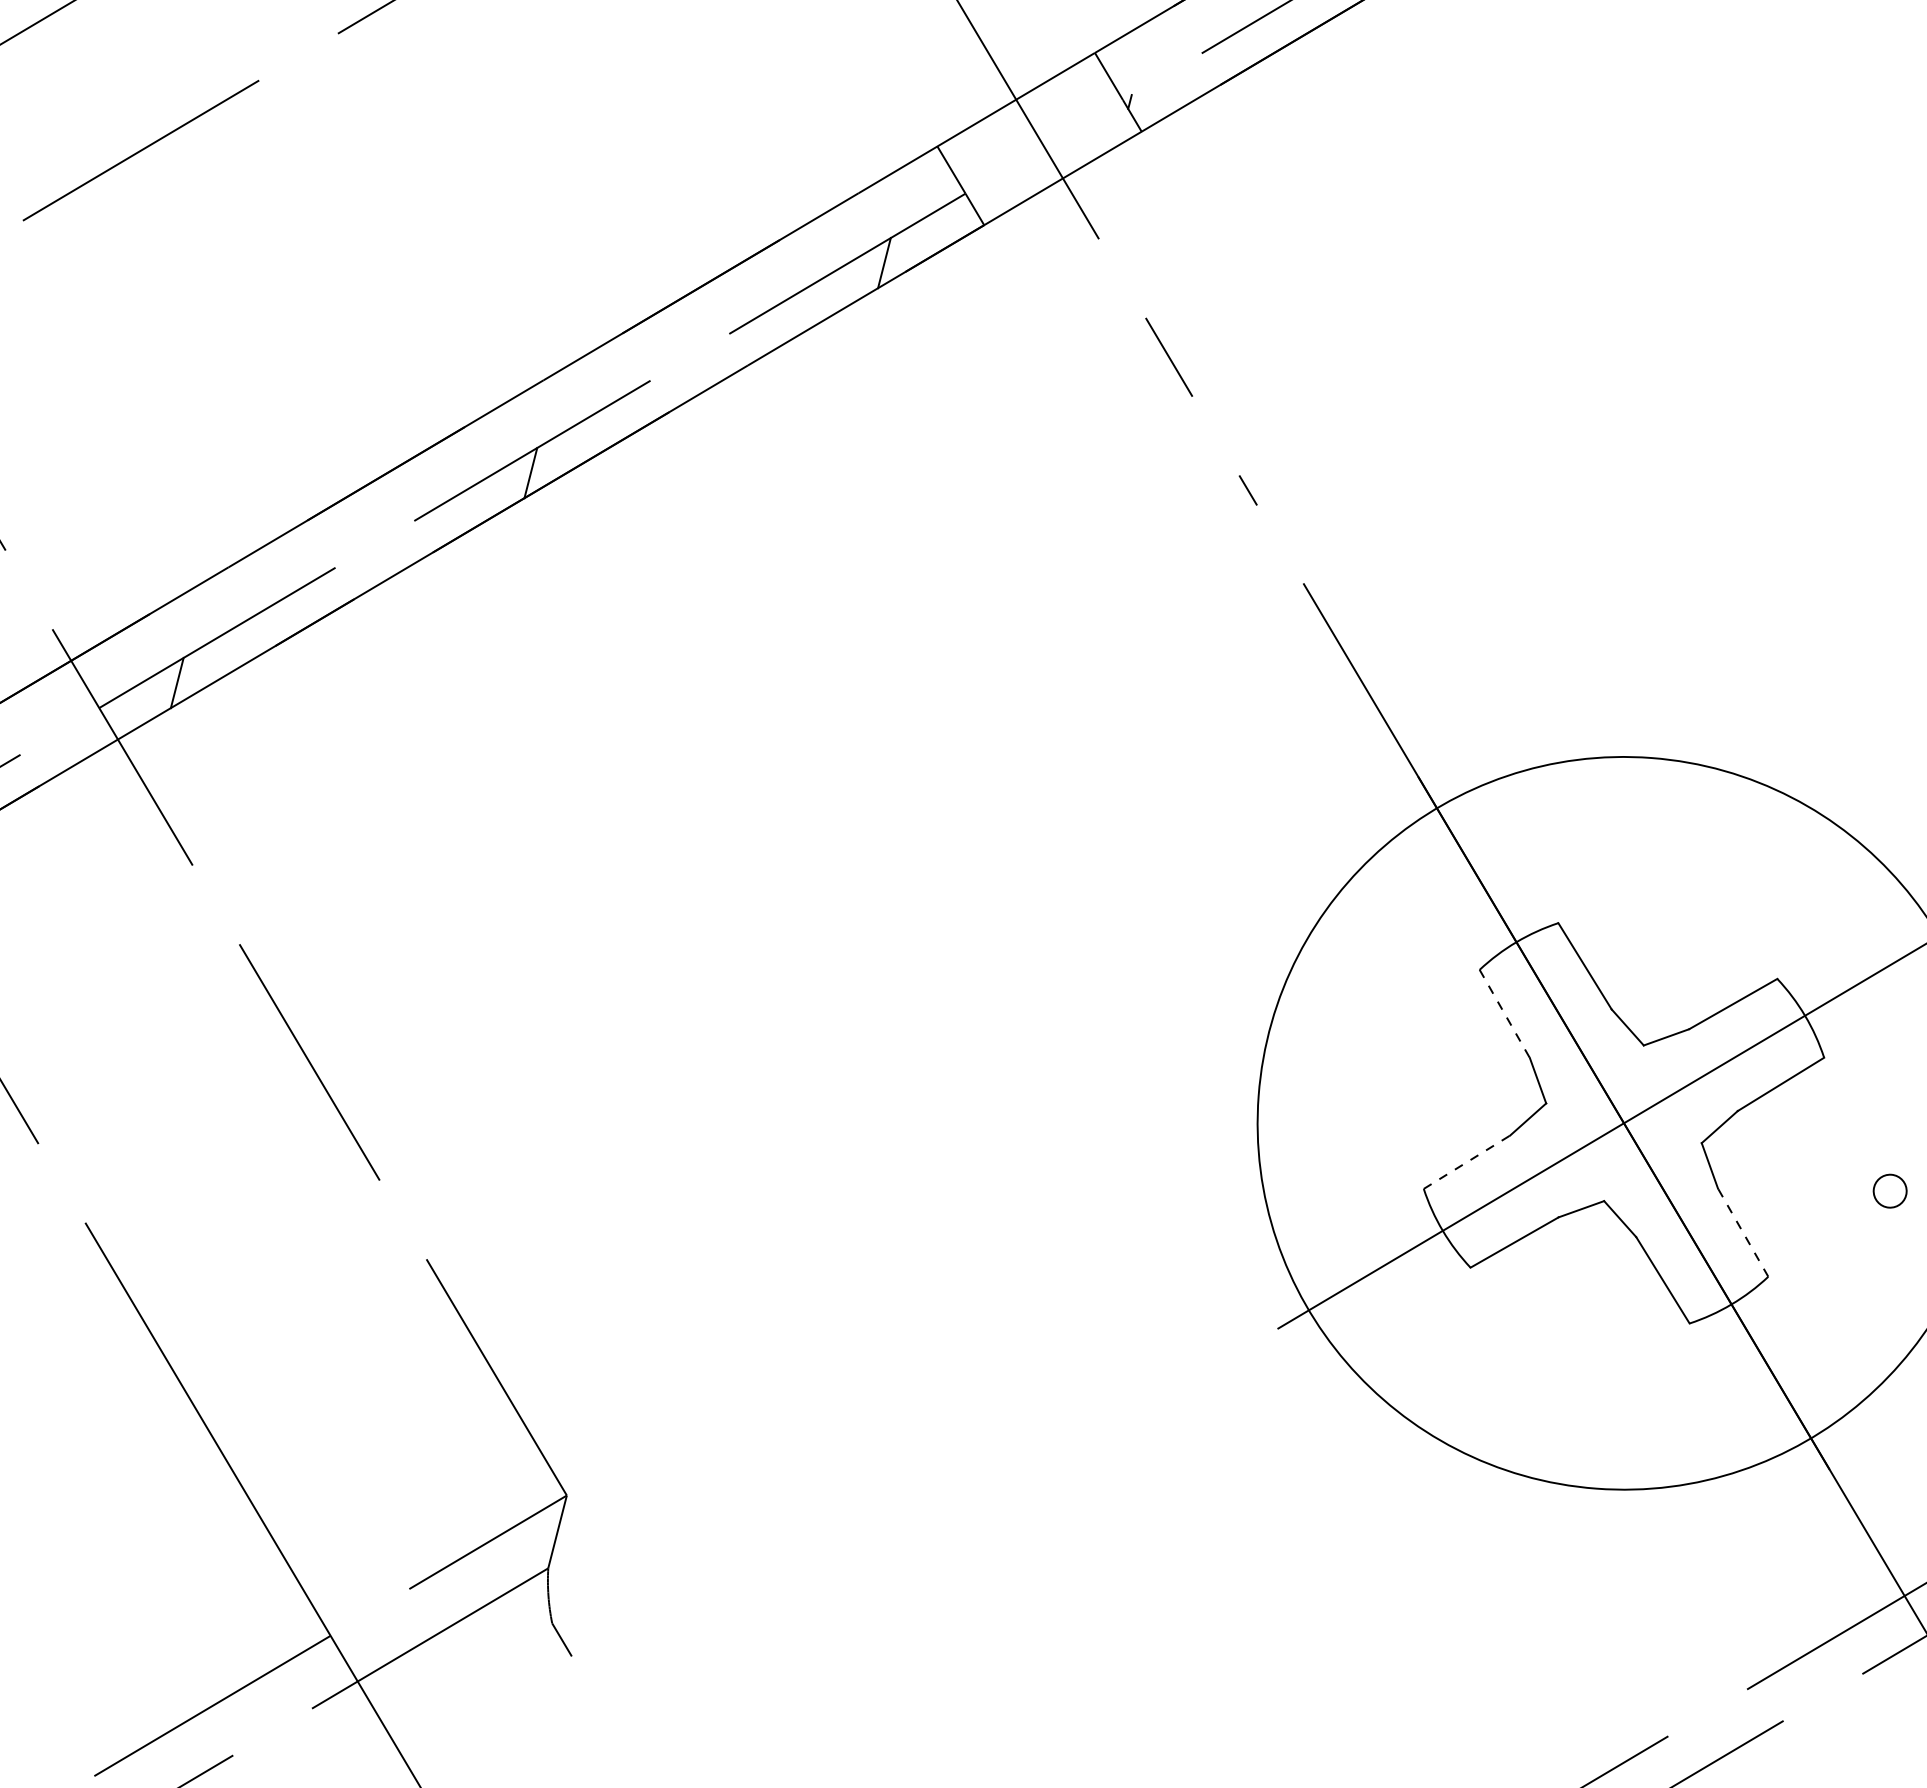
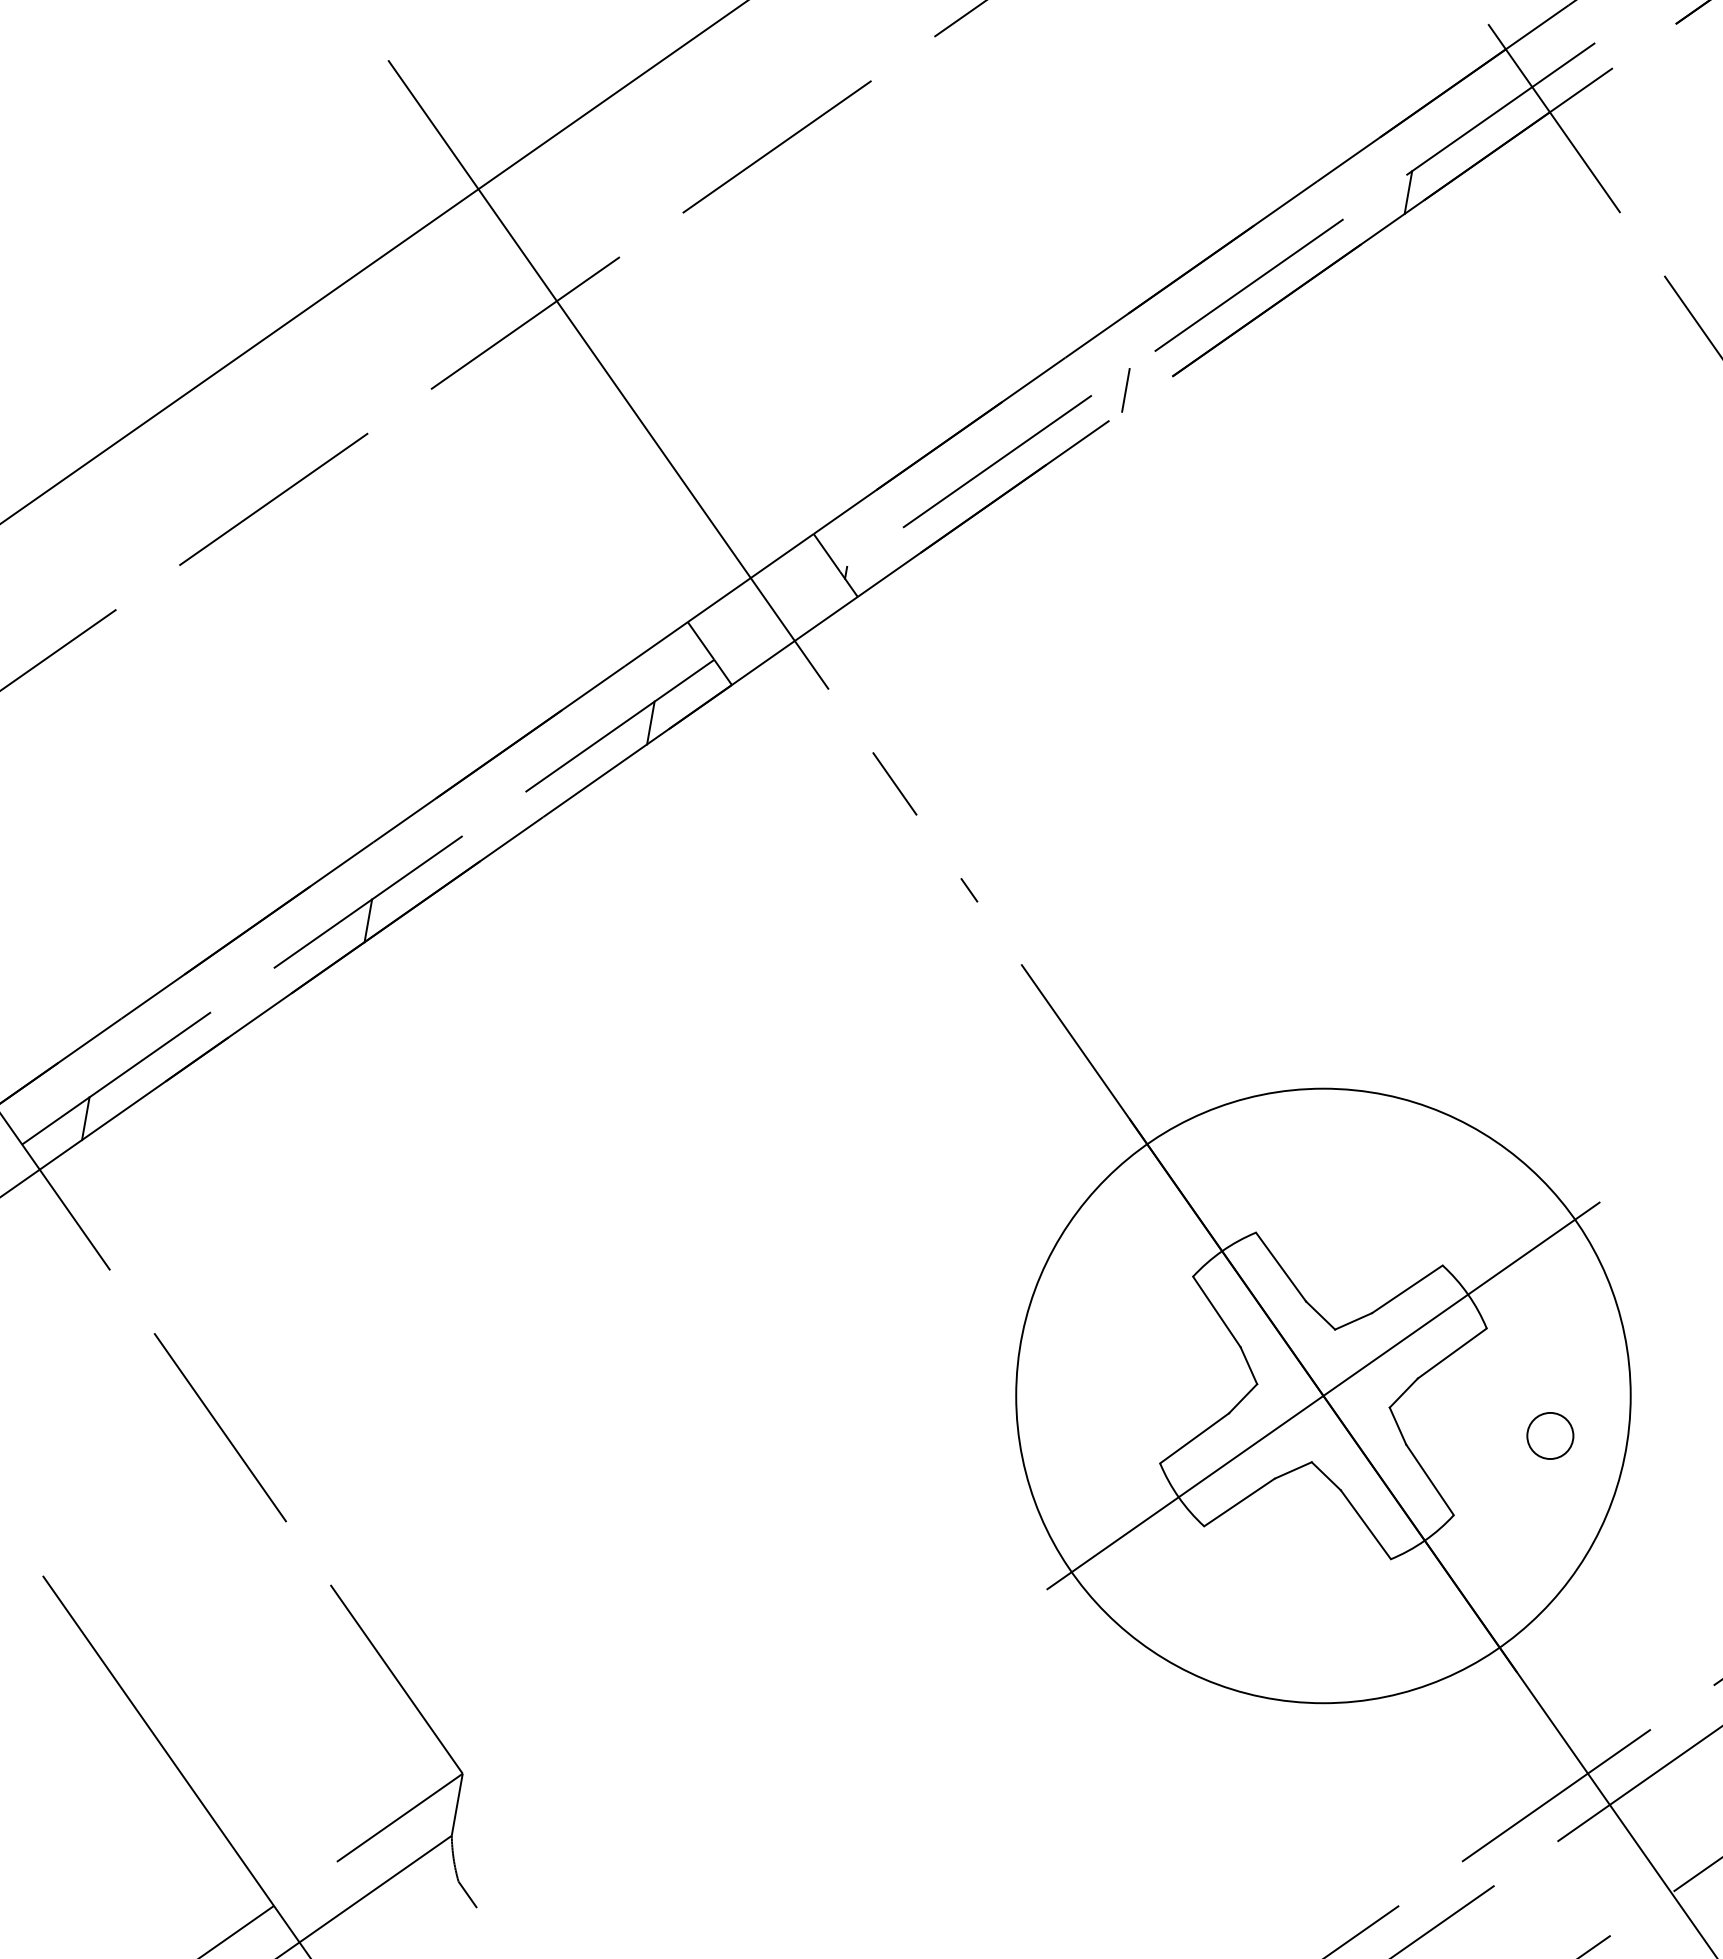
line: (1504, 1013) -> (1216, 1311), dashed -> solid
line: (1466, 1162) -> (1194, 1438), dashed -> solid
circle: (1890, 1190) -> (1550, 1435), size x1.67
line: (1743, 1232) -> (1430, 1479), dashed -> solid

